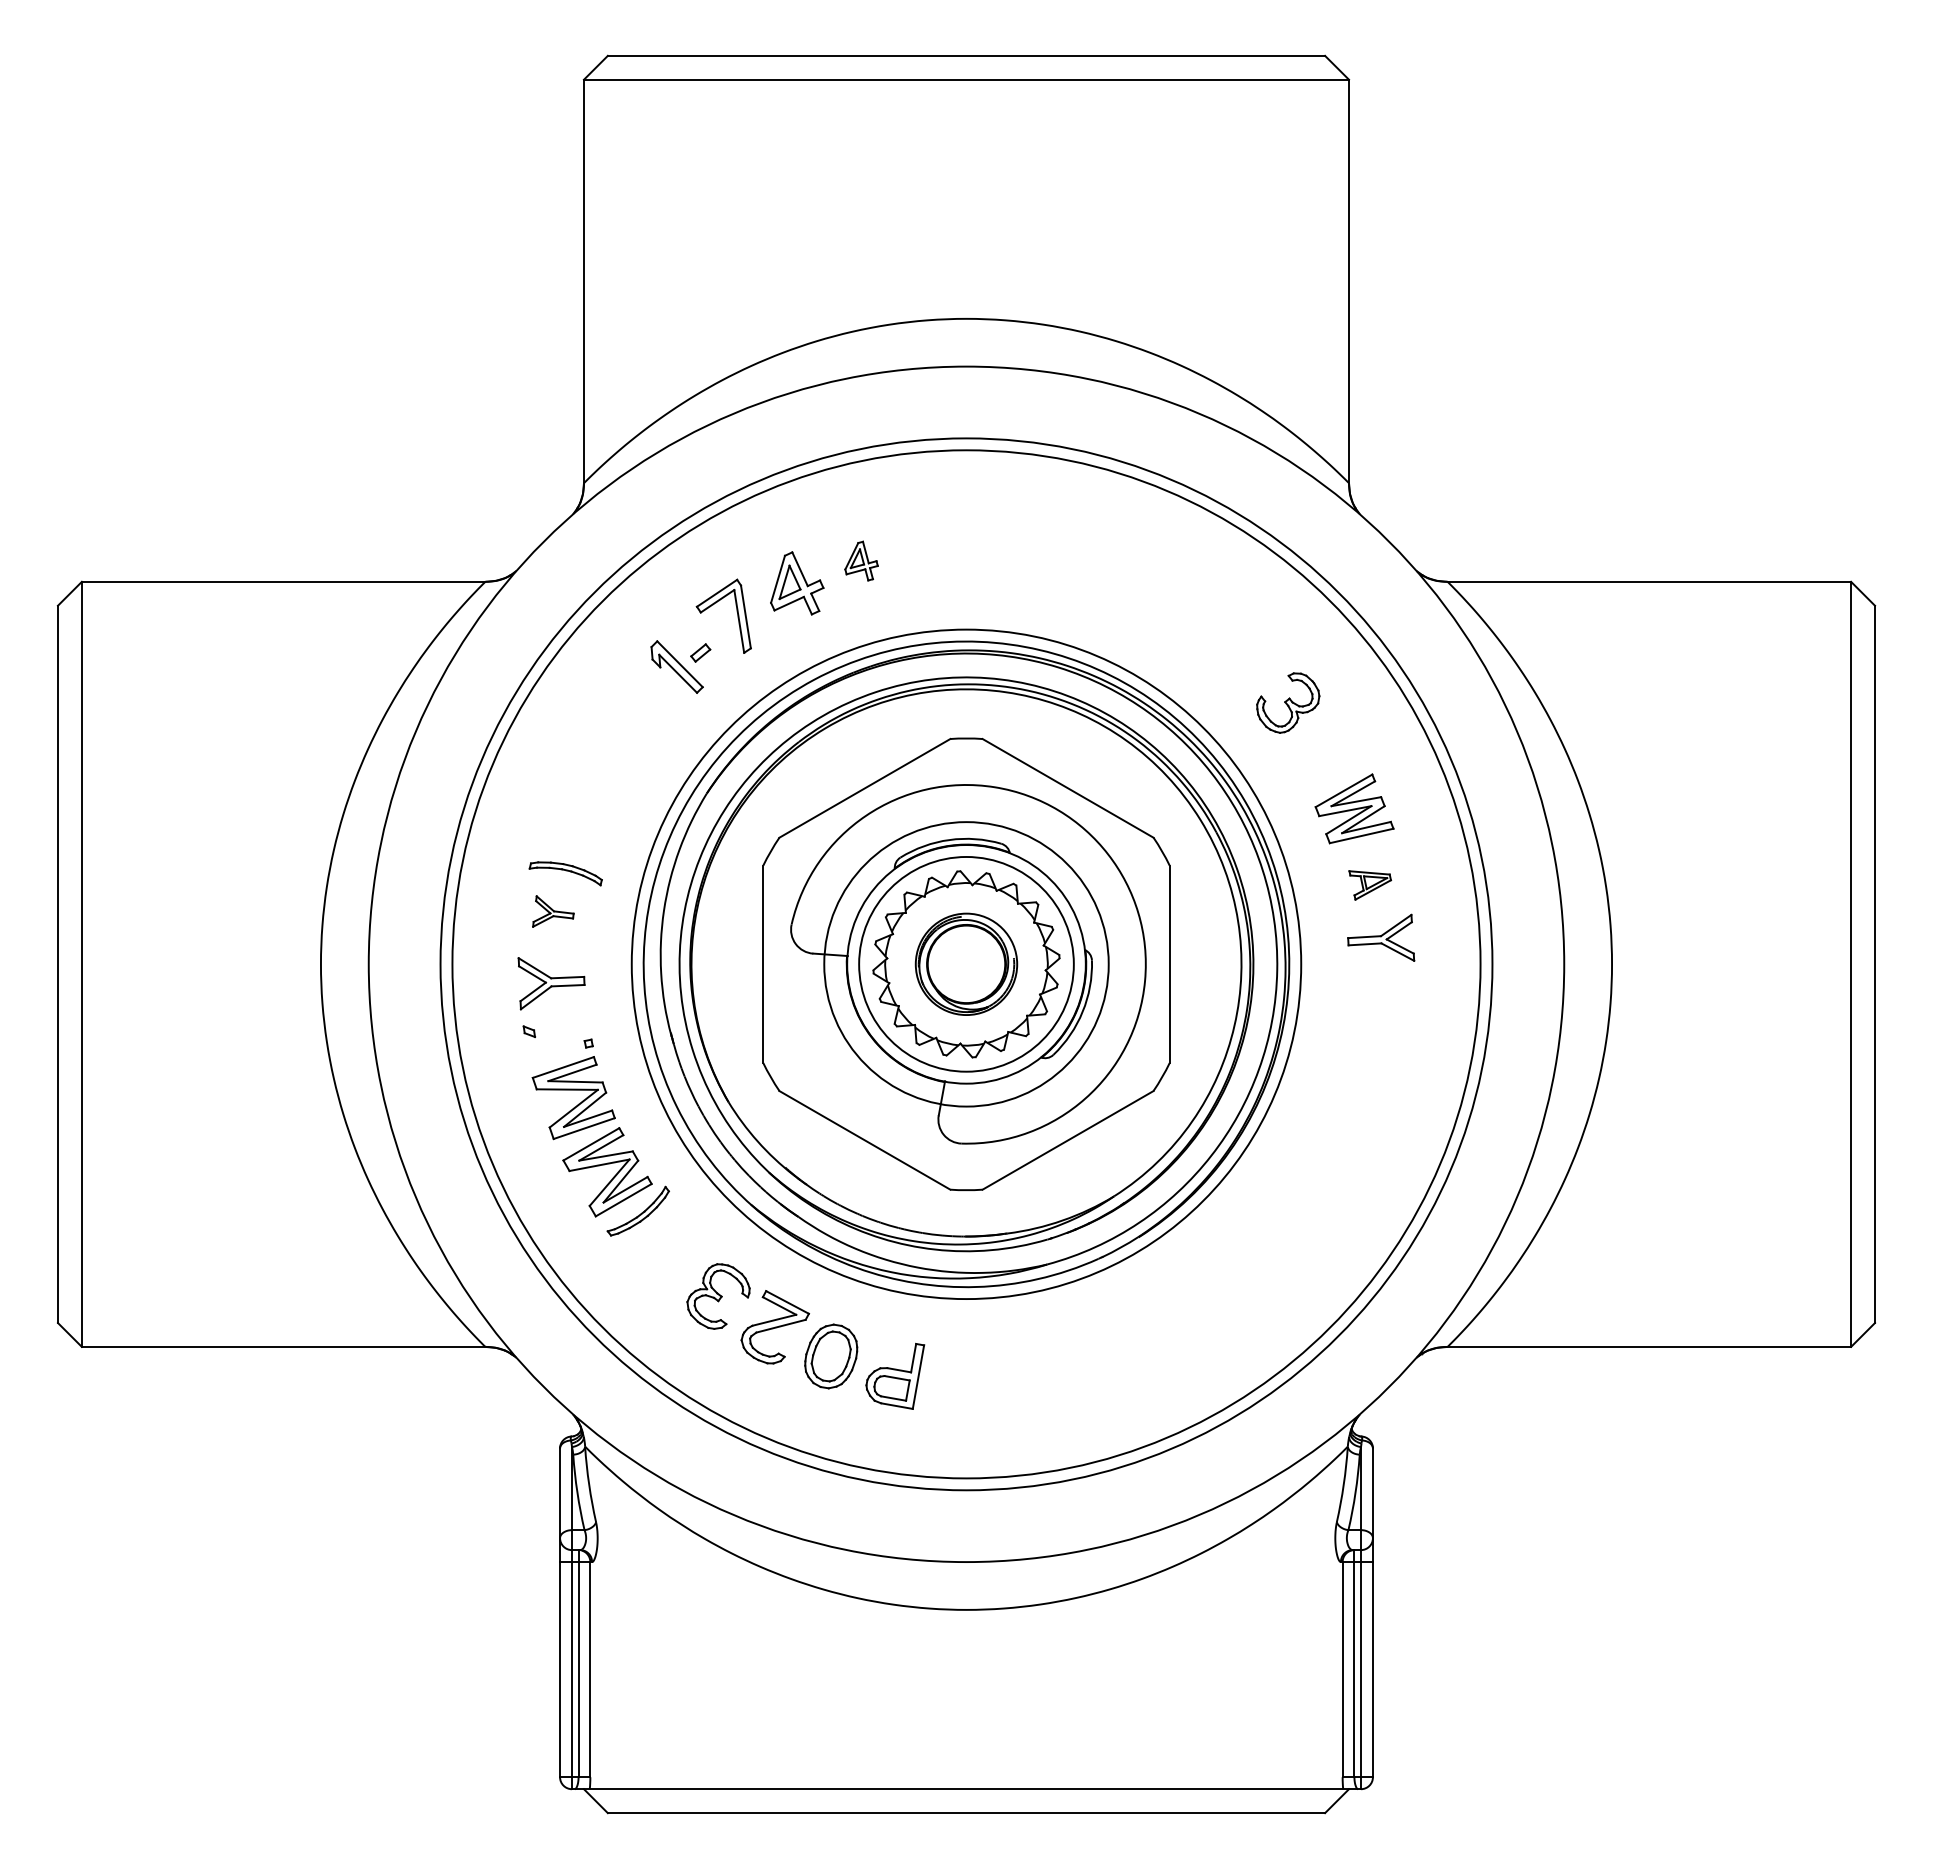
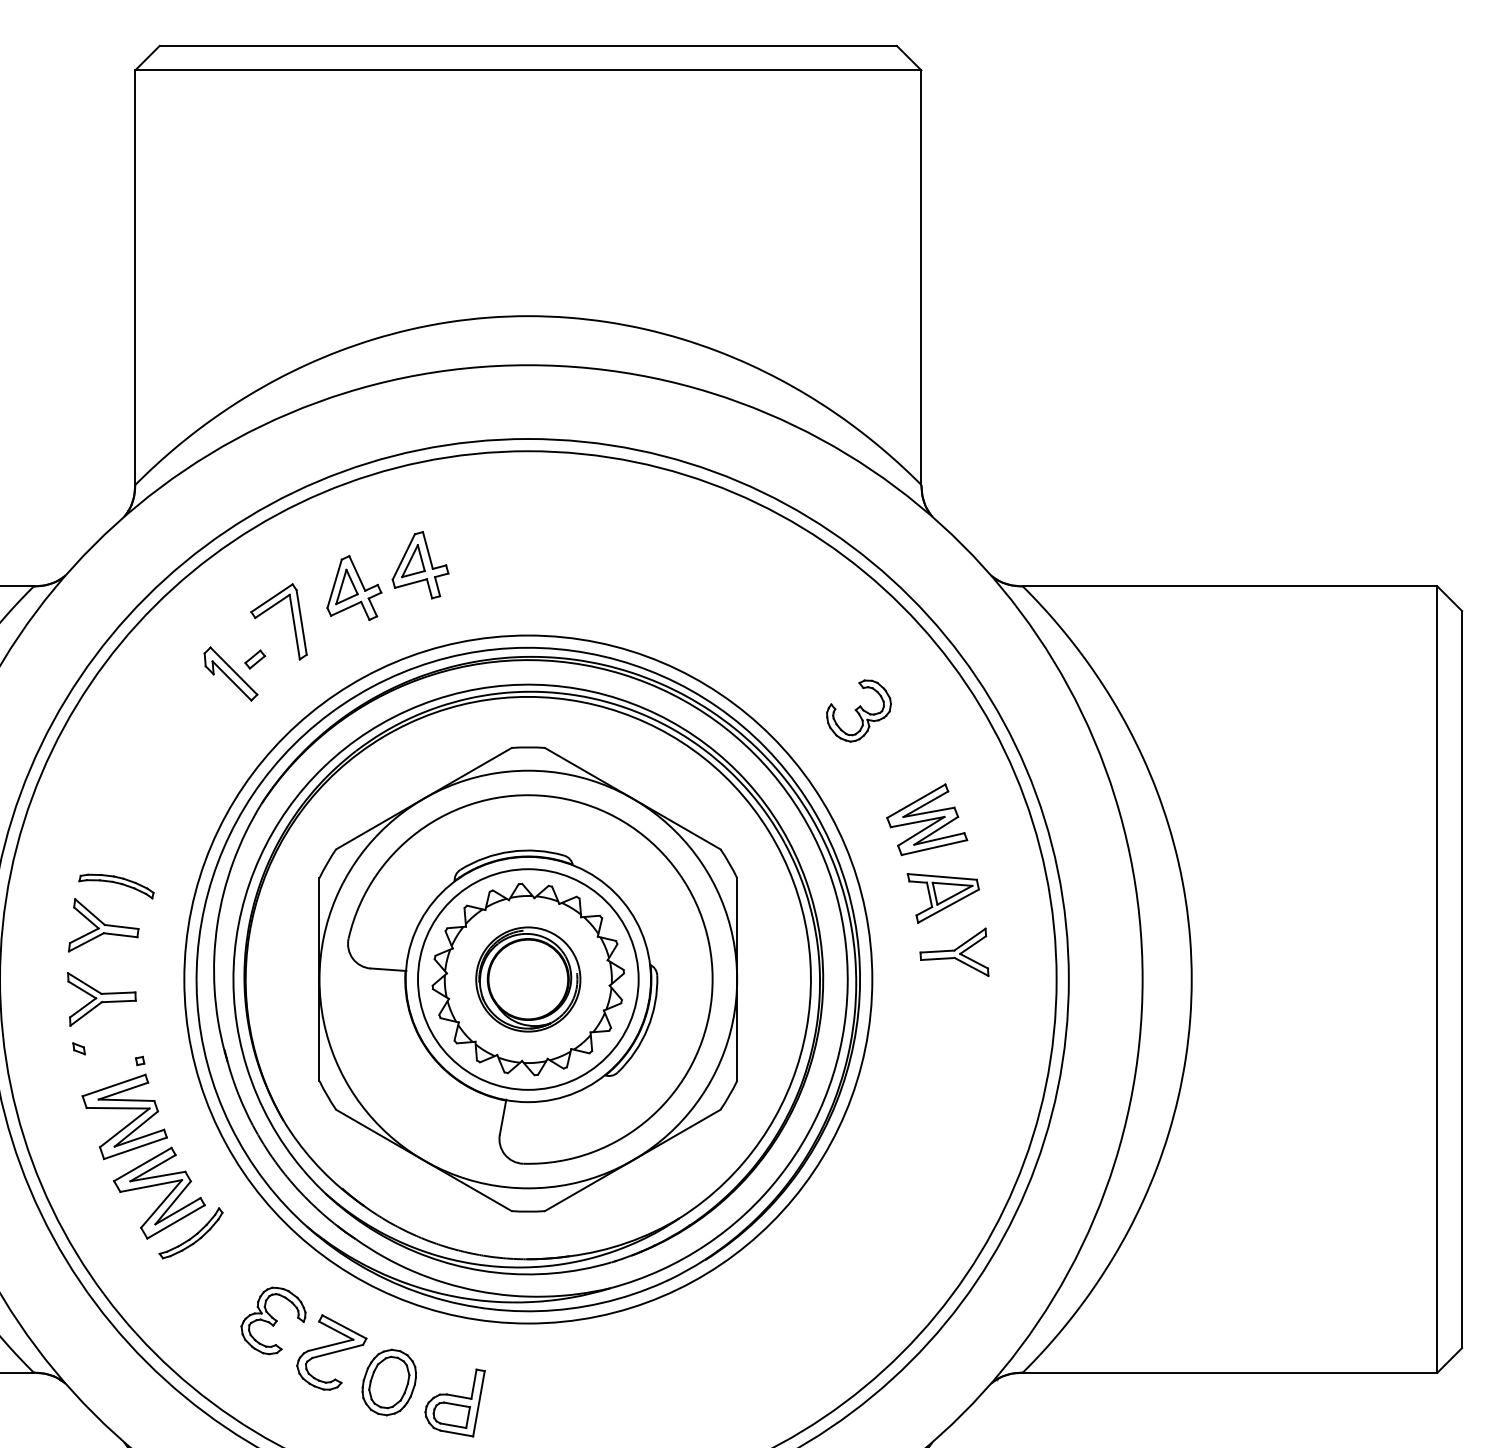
part: (861, 560) -> (420, 564), size x1.67
part: (1369, 885) -> (942, 898), size x1.67
part: (553, 911) -> (103, 925), size x1.67
circle: (966, 964) -> (528, 979), size x1.43

